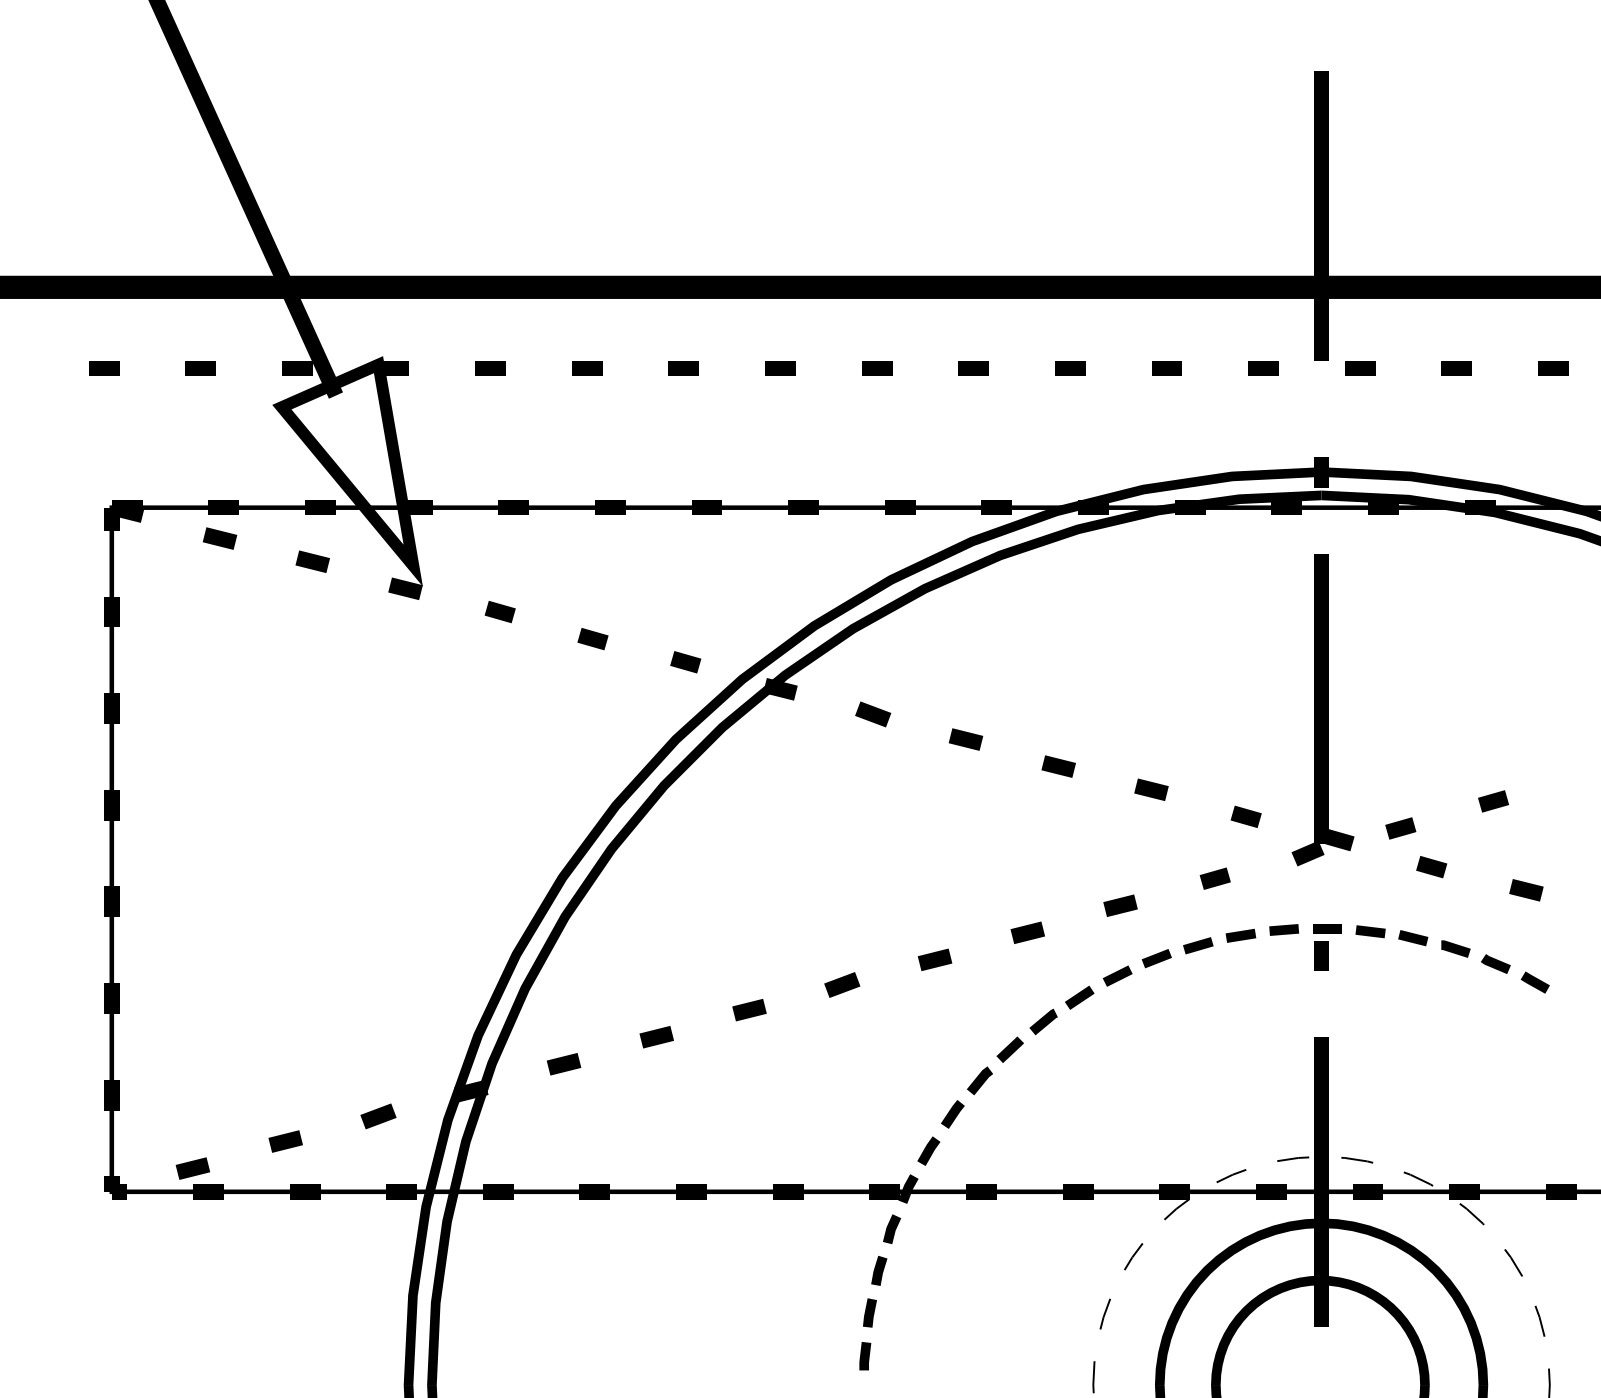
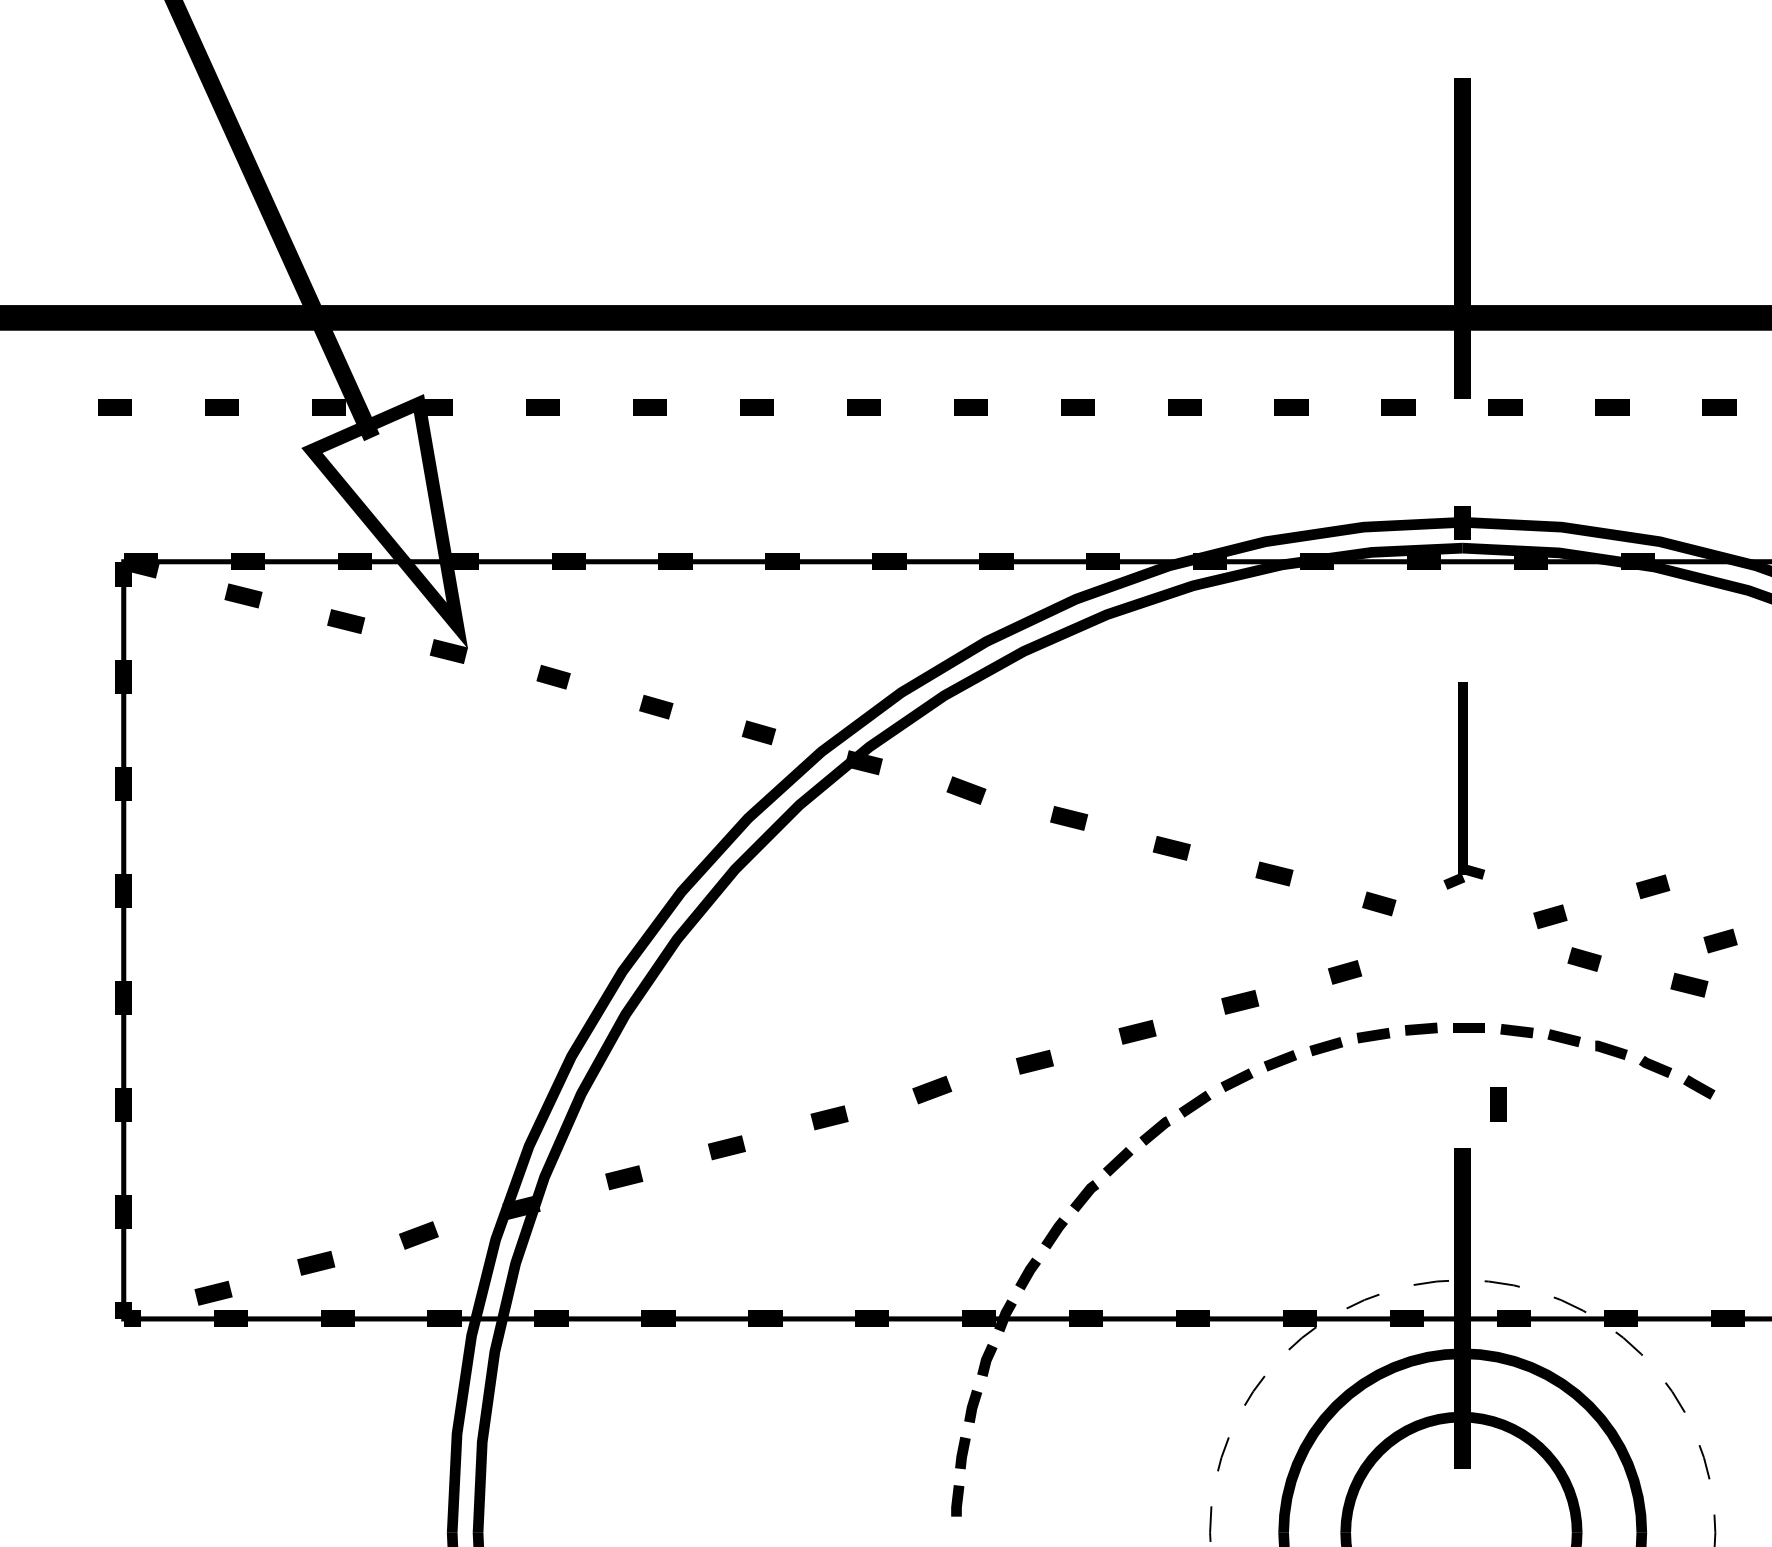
part: (1322, 710) -> (1463, 786), size x0.6
line: (1554, 850) -> (1720, 941), added
line: (1321, 955) -> (1498, 1103), moved

